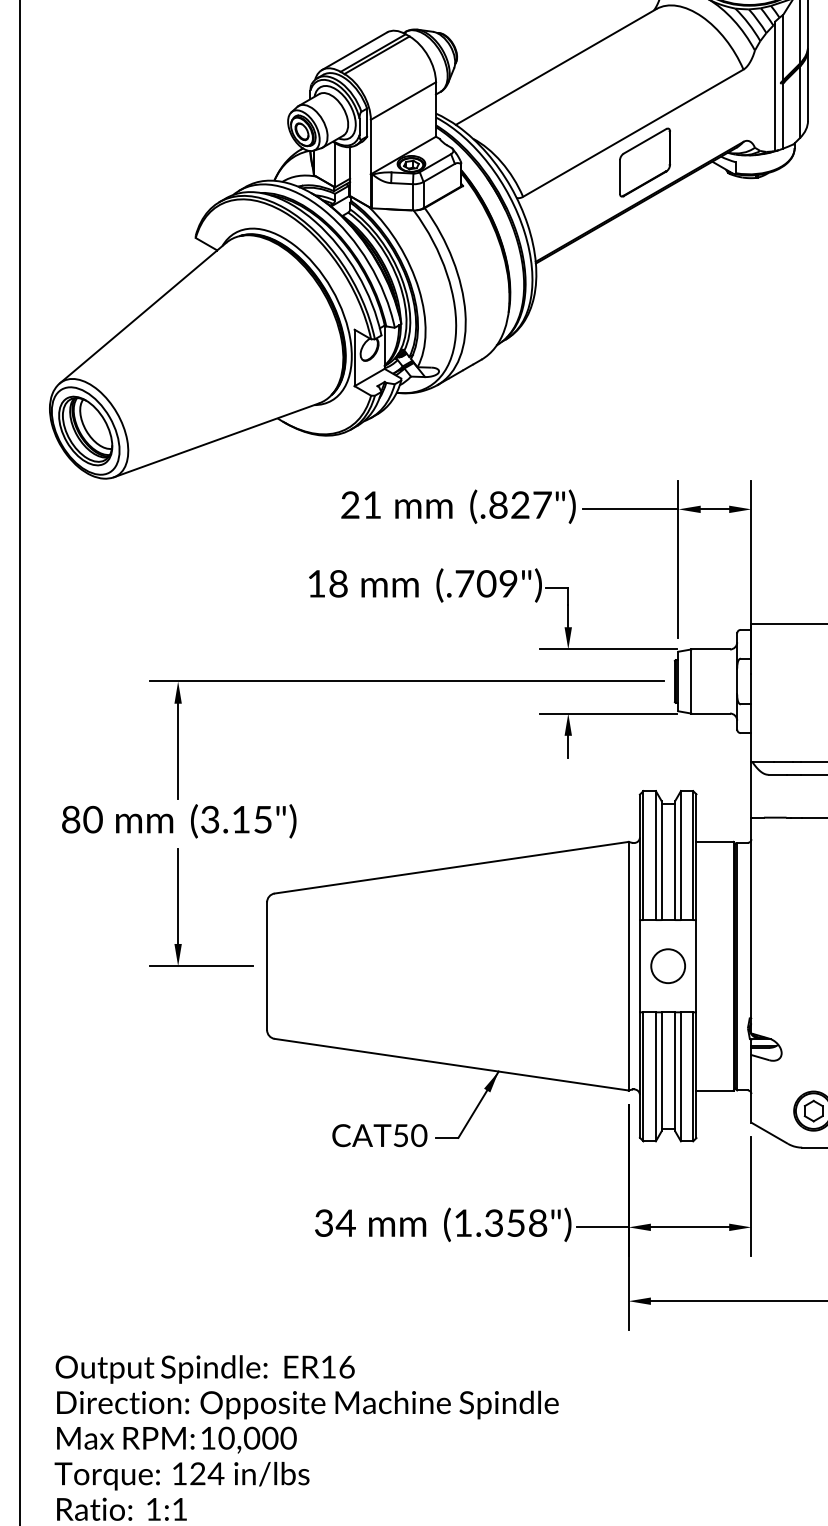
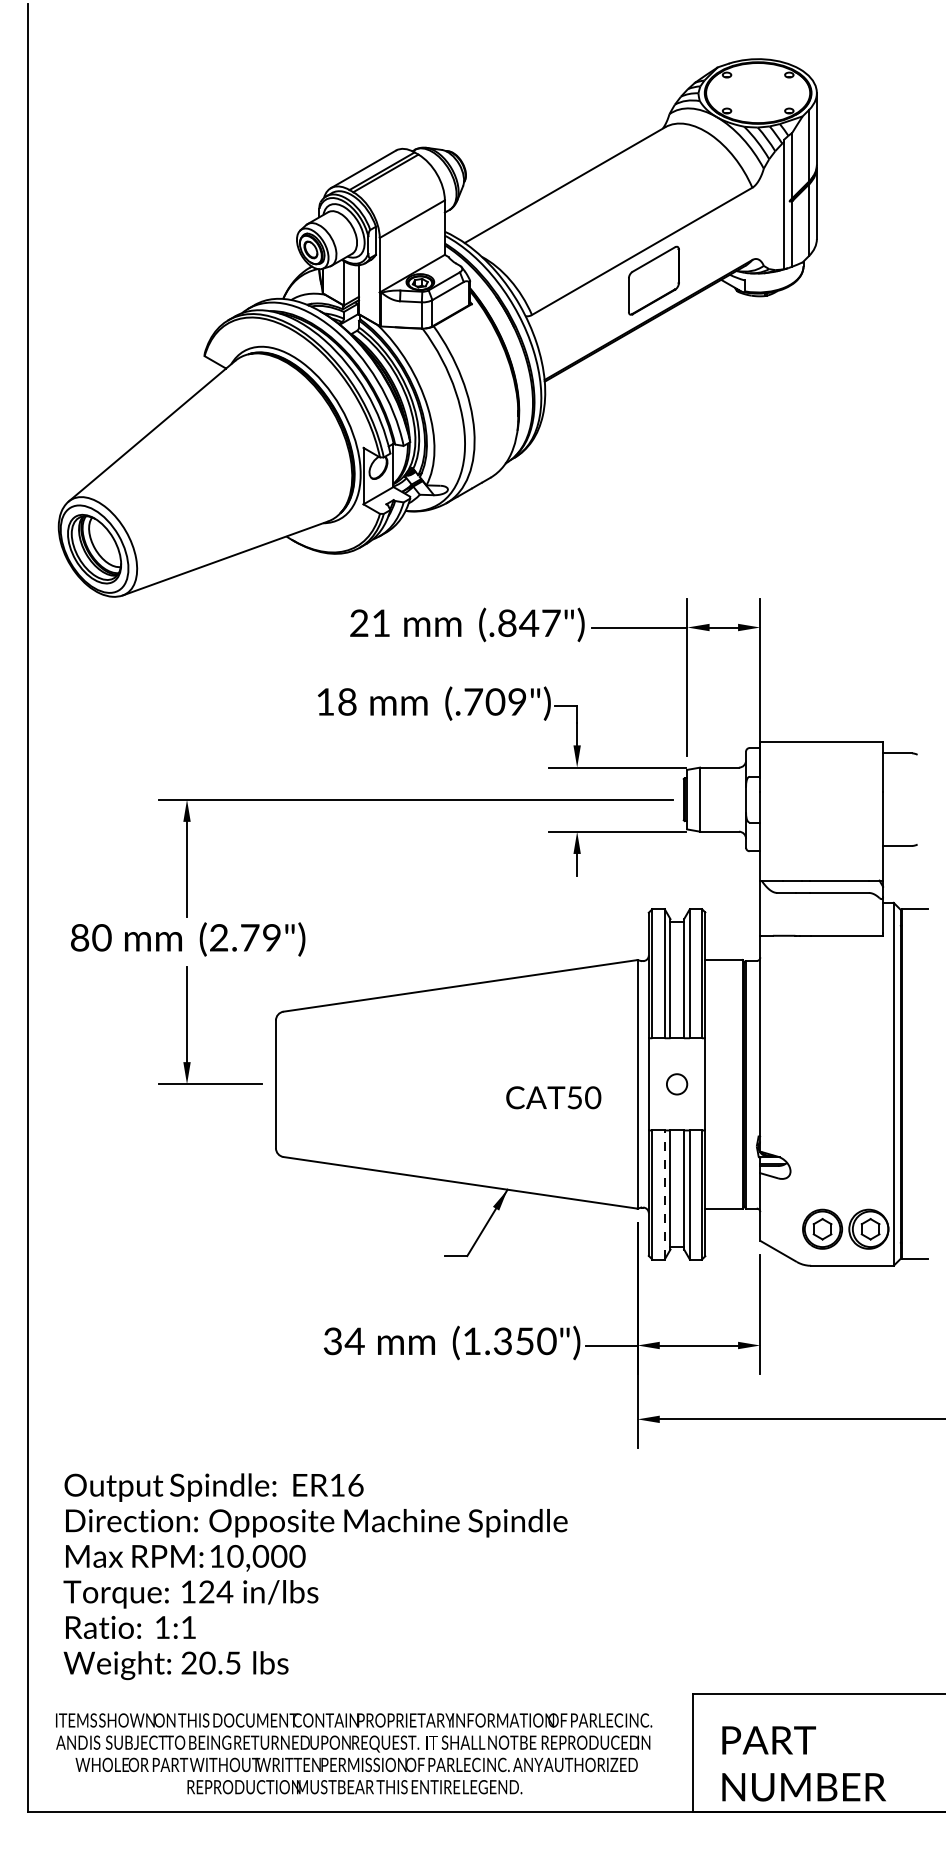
text: (520, 504) -> (529, 622), (.827") -> (.847")
text: (236, 819) -> (245, 937), (3.15") -> (2.79")
circle: (668, 966) -> (677, 1084), size x0.6
line: (655, 1076) -> (664, 1194), solid -> dashed
text: (379, 1135) -> (553, 1097), moved
text: (537, 1223) -> (546, 1341), (1.358") -> (1.350")

